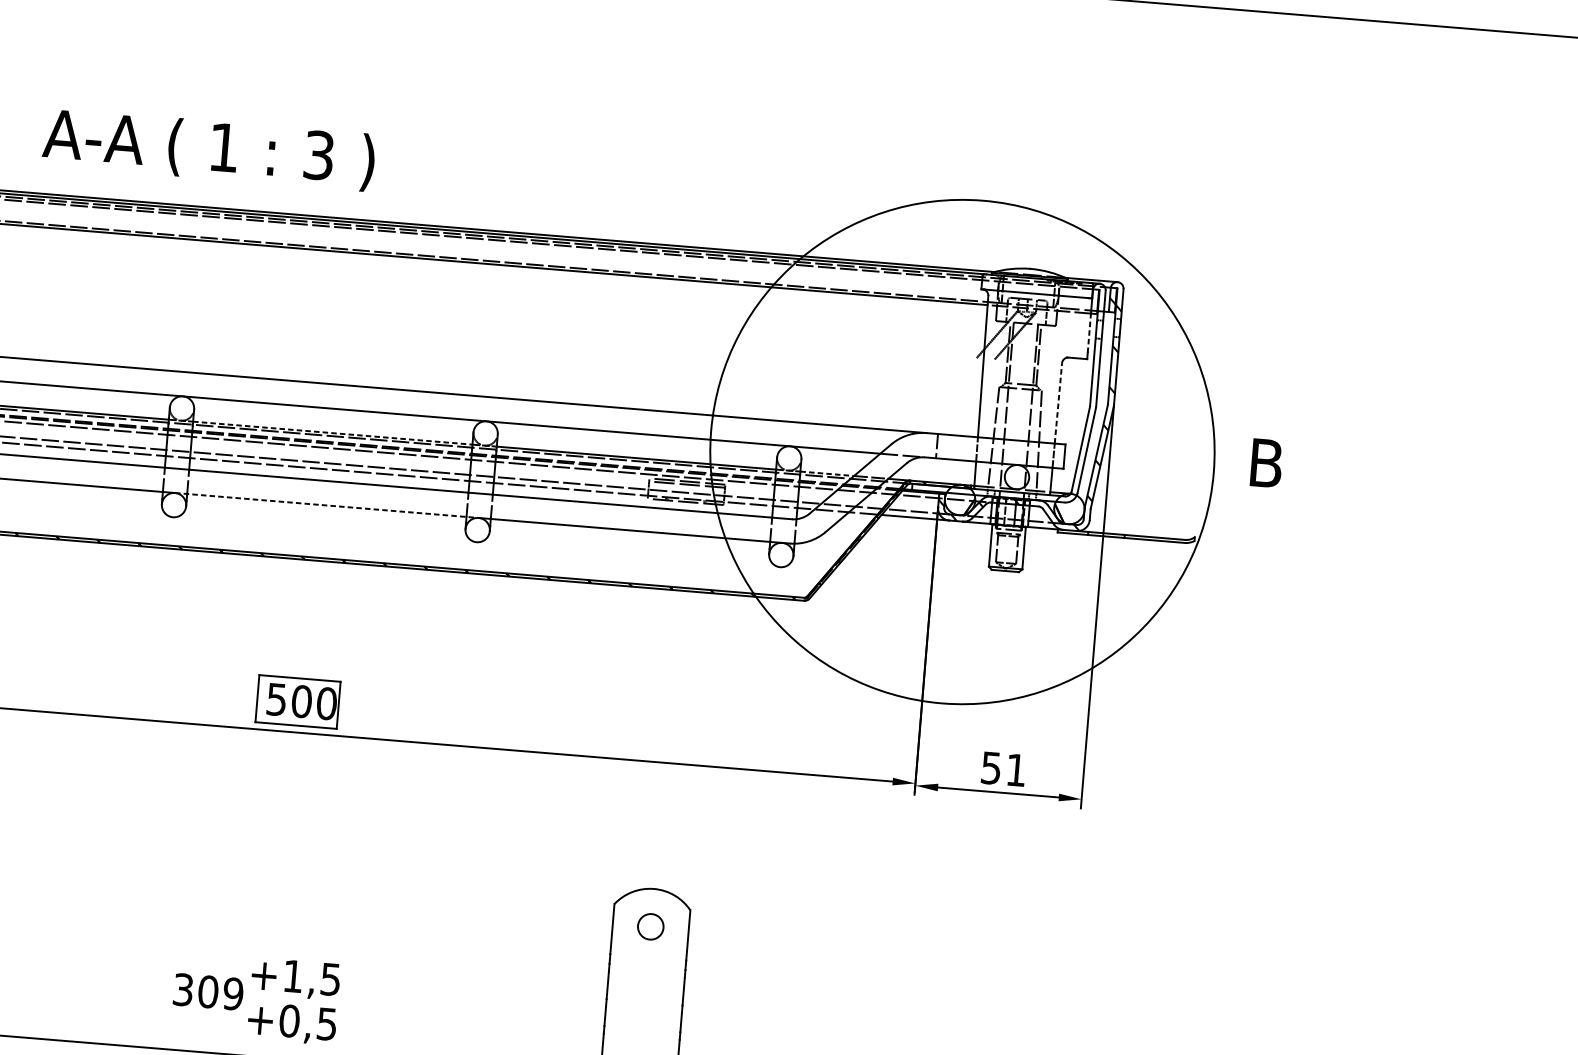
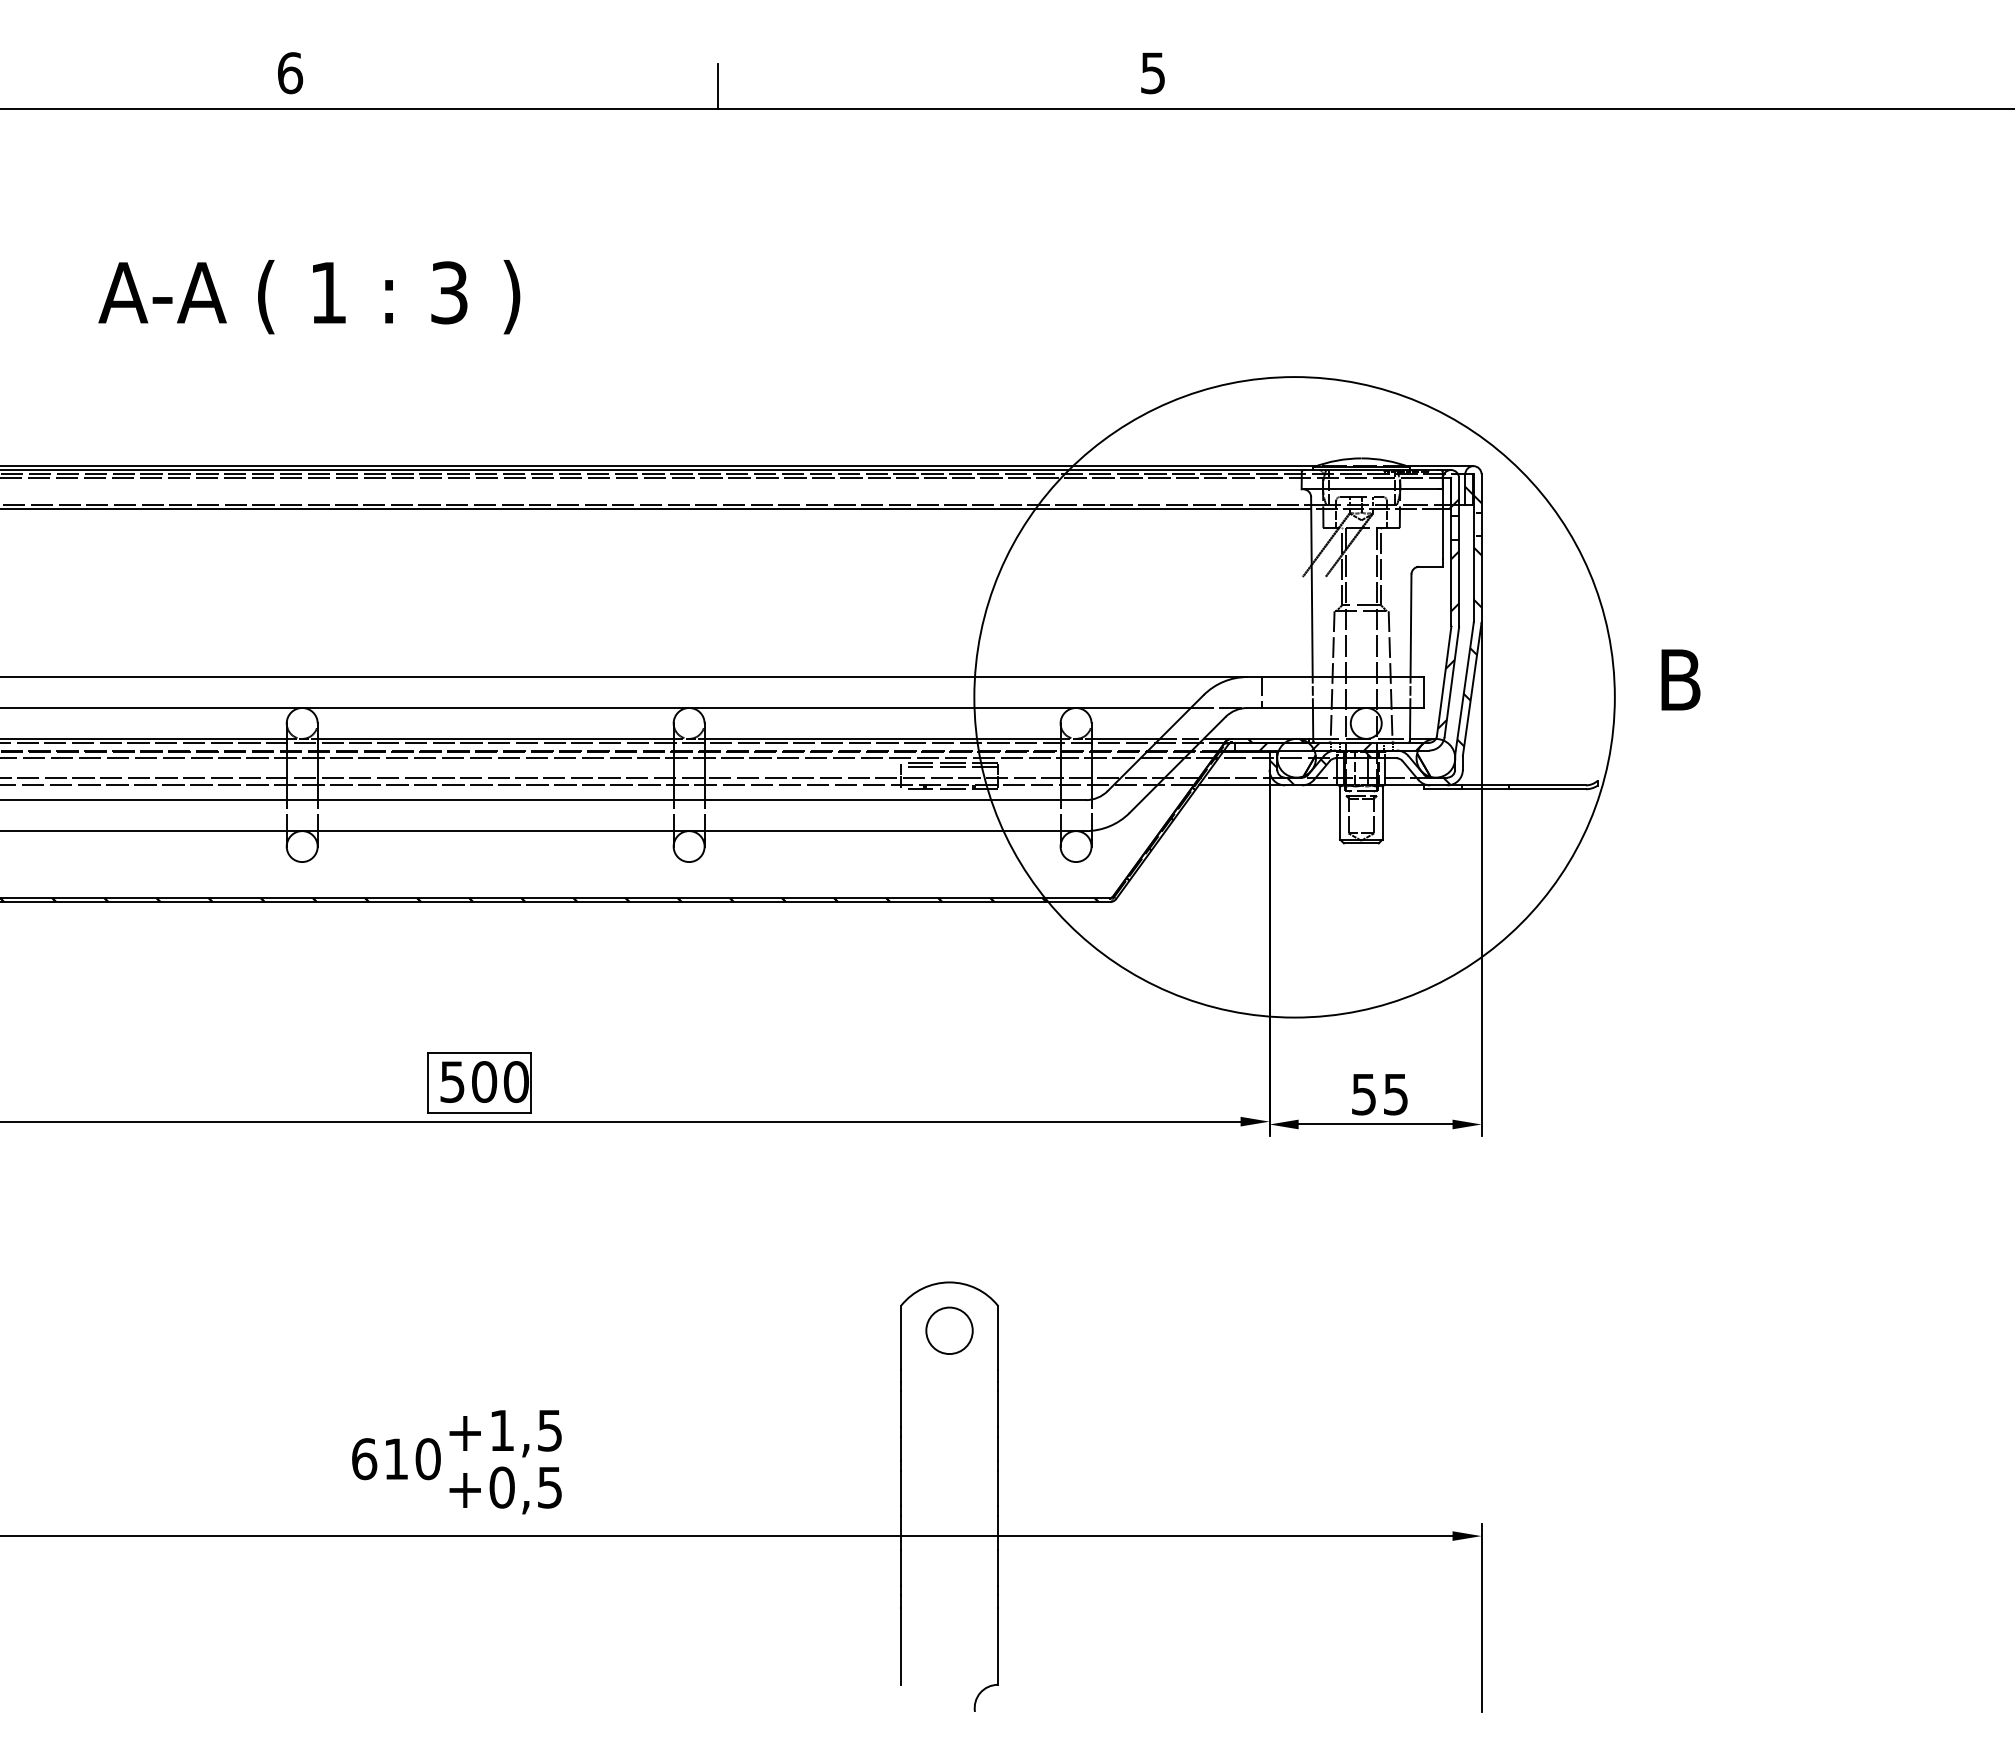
text: (208, 150) -> (309, 297), moved
line: (1089, 333) -> (1442, 533), dashed -> solid
hatch: (1018, 399) -> (1359, 624), added
line: (1058, 403) -> (1411, 625), dashed -> solid
line: (332, 432) -> (495, 738), dashed -> solid
line: (827, 473) -> (1126, 738), dashed -> solid
line: (327, 505) -> (496, 831), dashed -> solid
text: (1016, 770) -> (1395, 1094), 51 -> 55
circle: (650, 926) -> (949, 1330), size x1.43
text: (208, 992) -> (396, 1459), 309 -> 610

